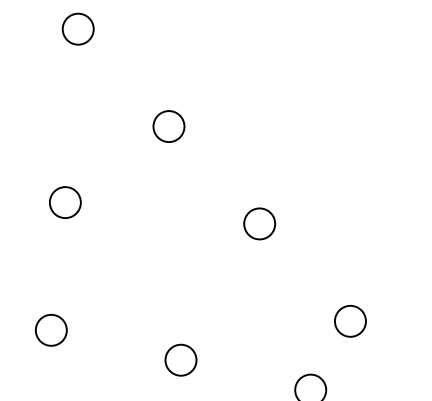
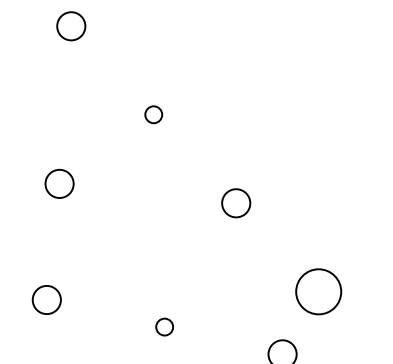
circle: (168, 126) -> (153, 114), size x0.6
circle: (349, 320) -> (317, 291), size x1.6
circle: (180, 359) -> (164, 326), size x0.6

